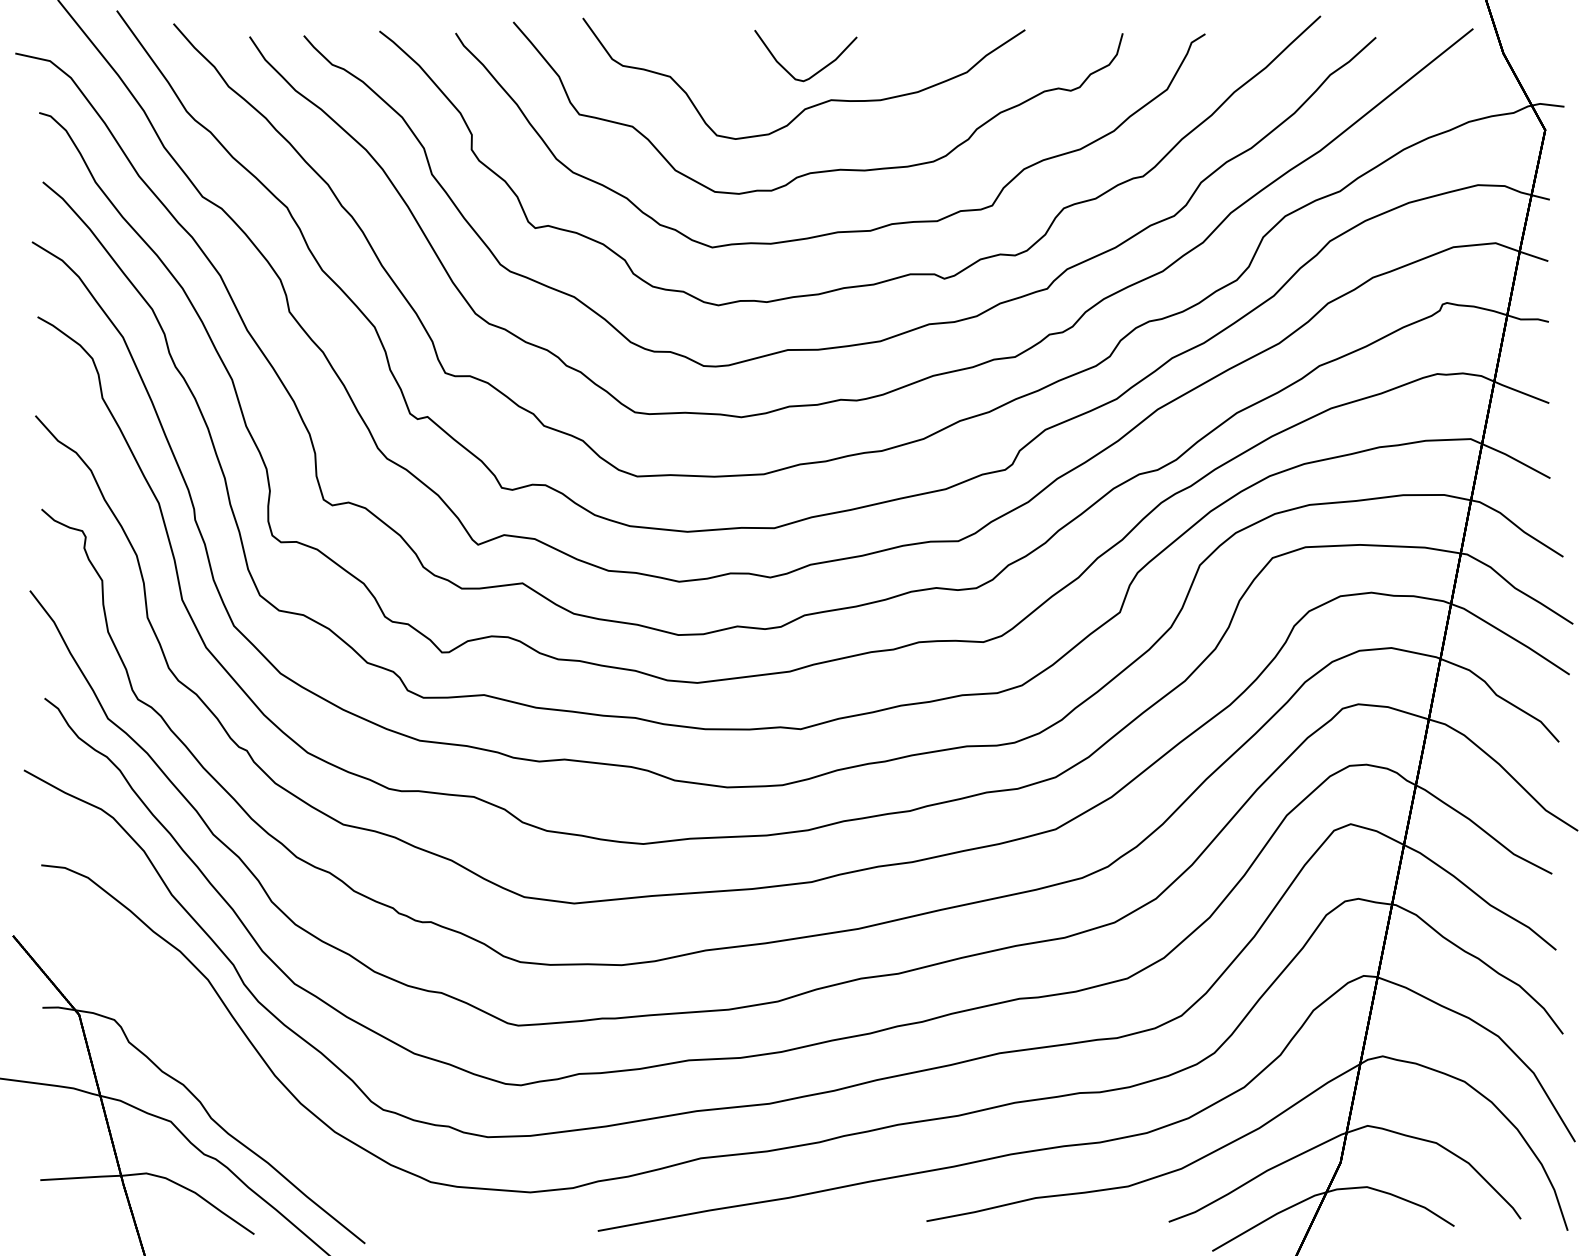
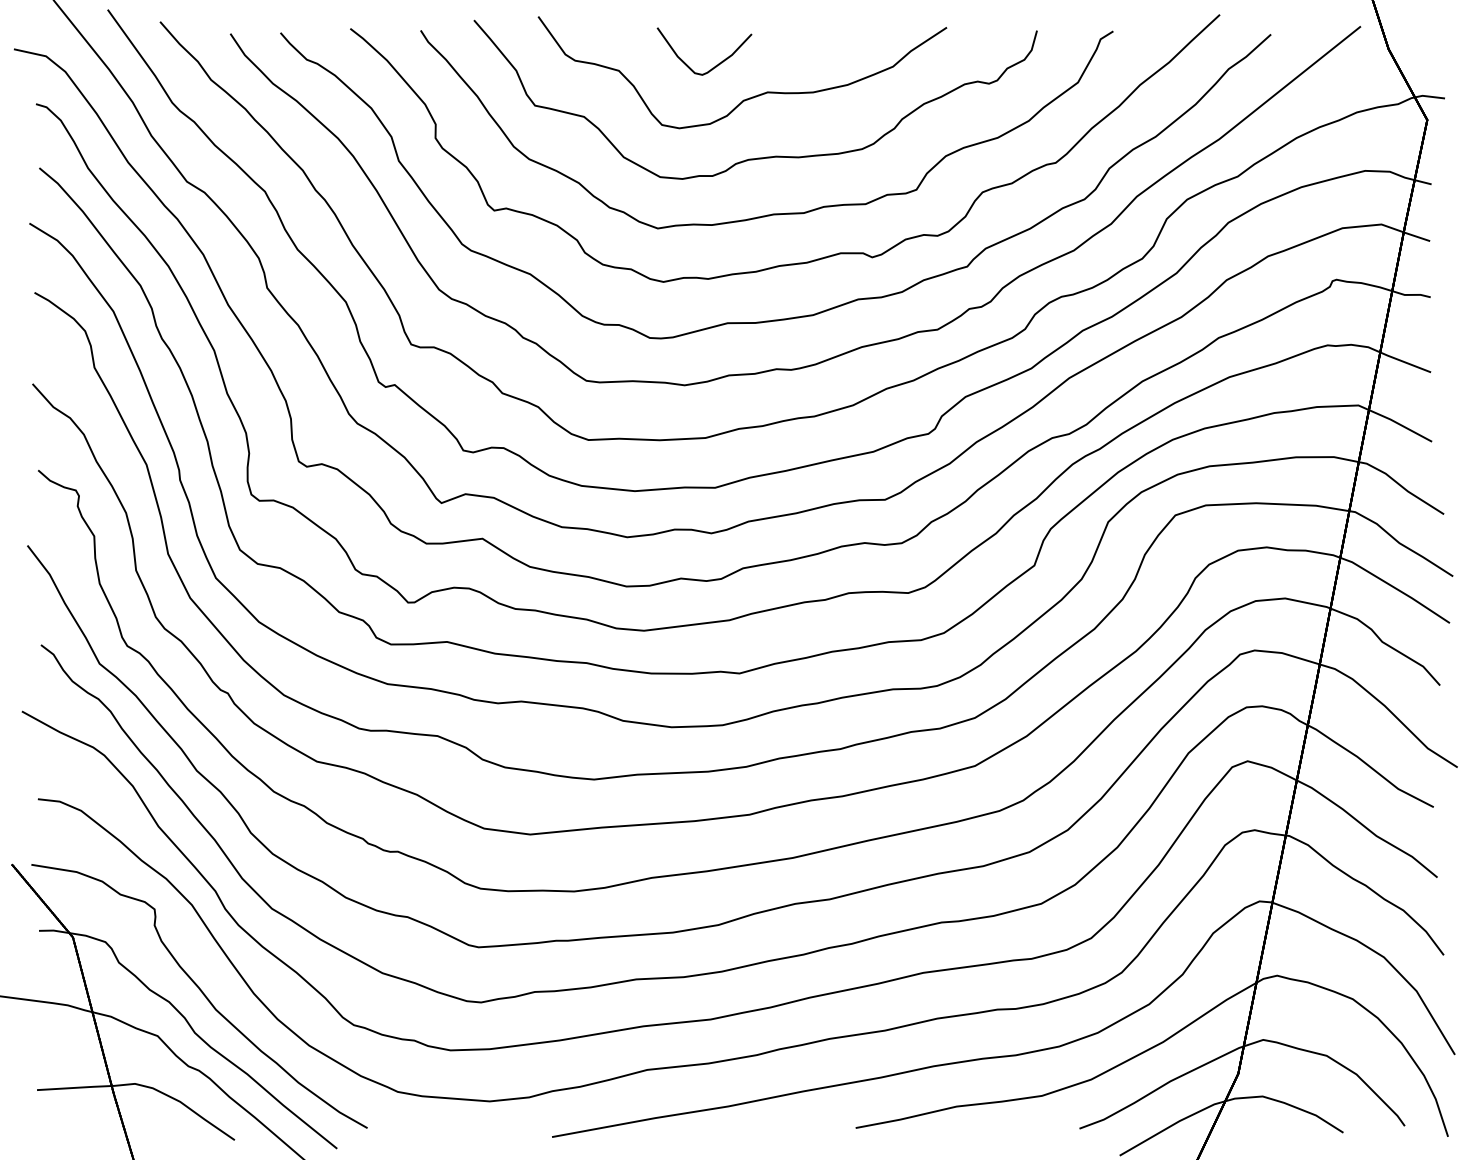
curve: (818, 70) -> (716, 64), moved
curve: (219, 1076) -> (202, 994), added

